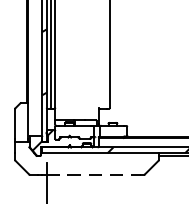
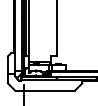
line: (93, 174) -> (48, 90), dashed -> solid

